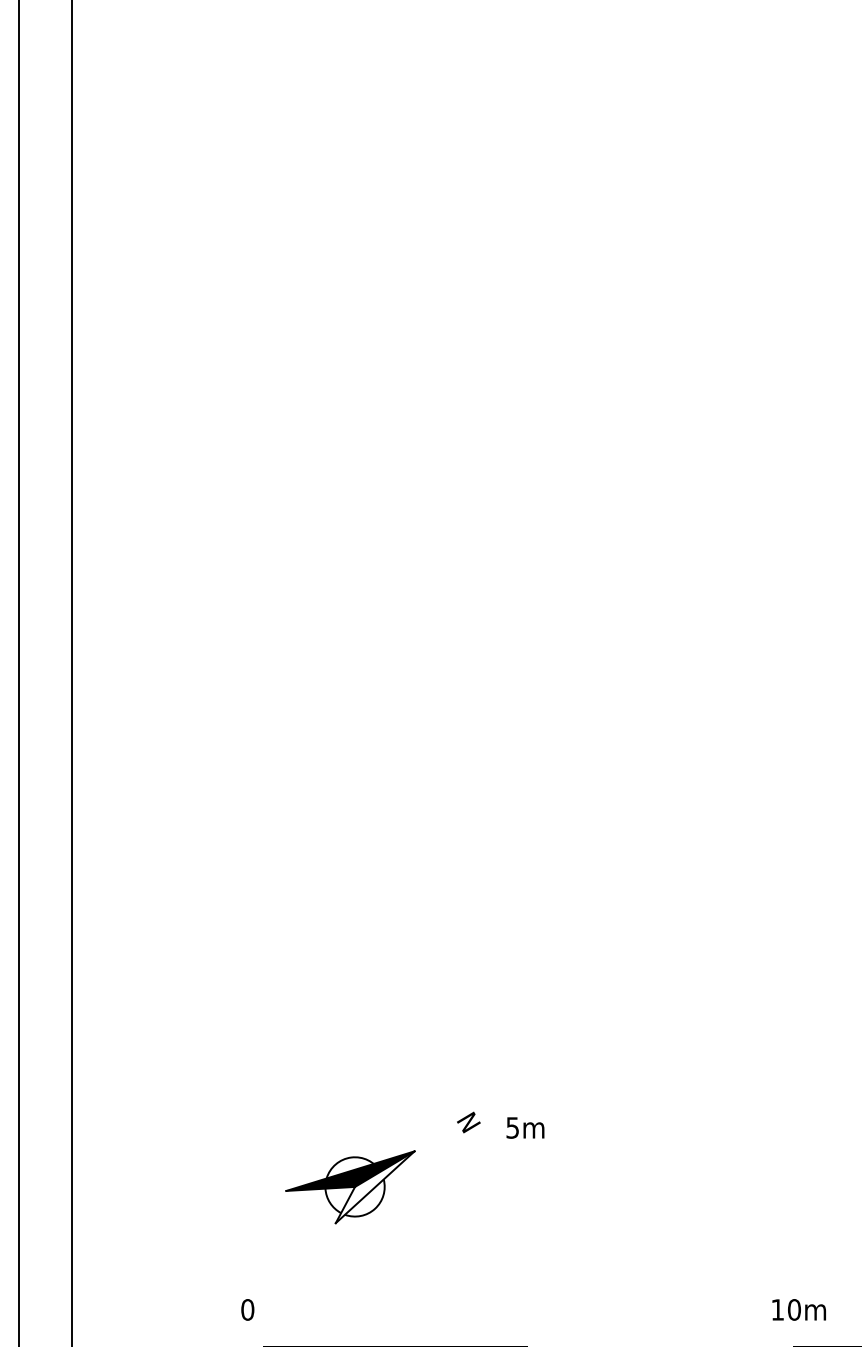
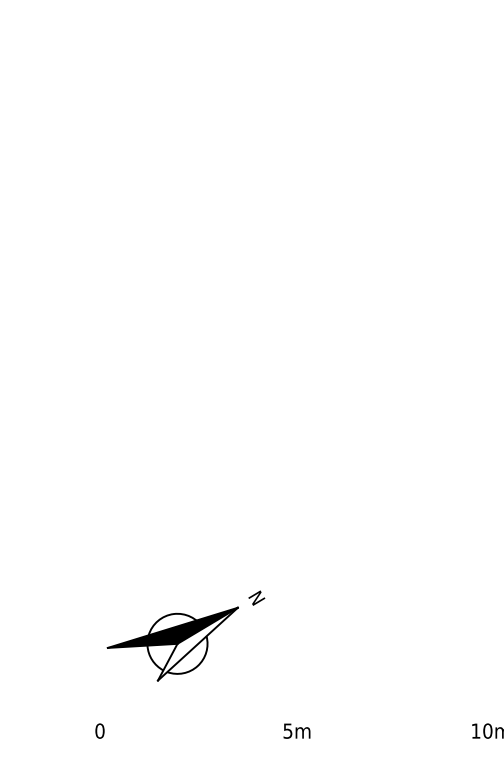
text: (525, 1127) -> (297, 730), moved
part: (350, 1186) -> (172, 643), size x1.43

